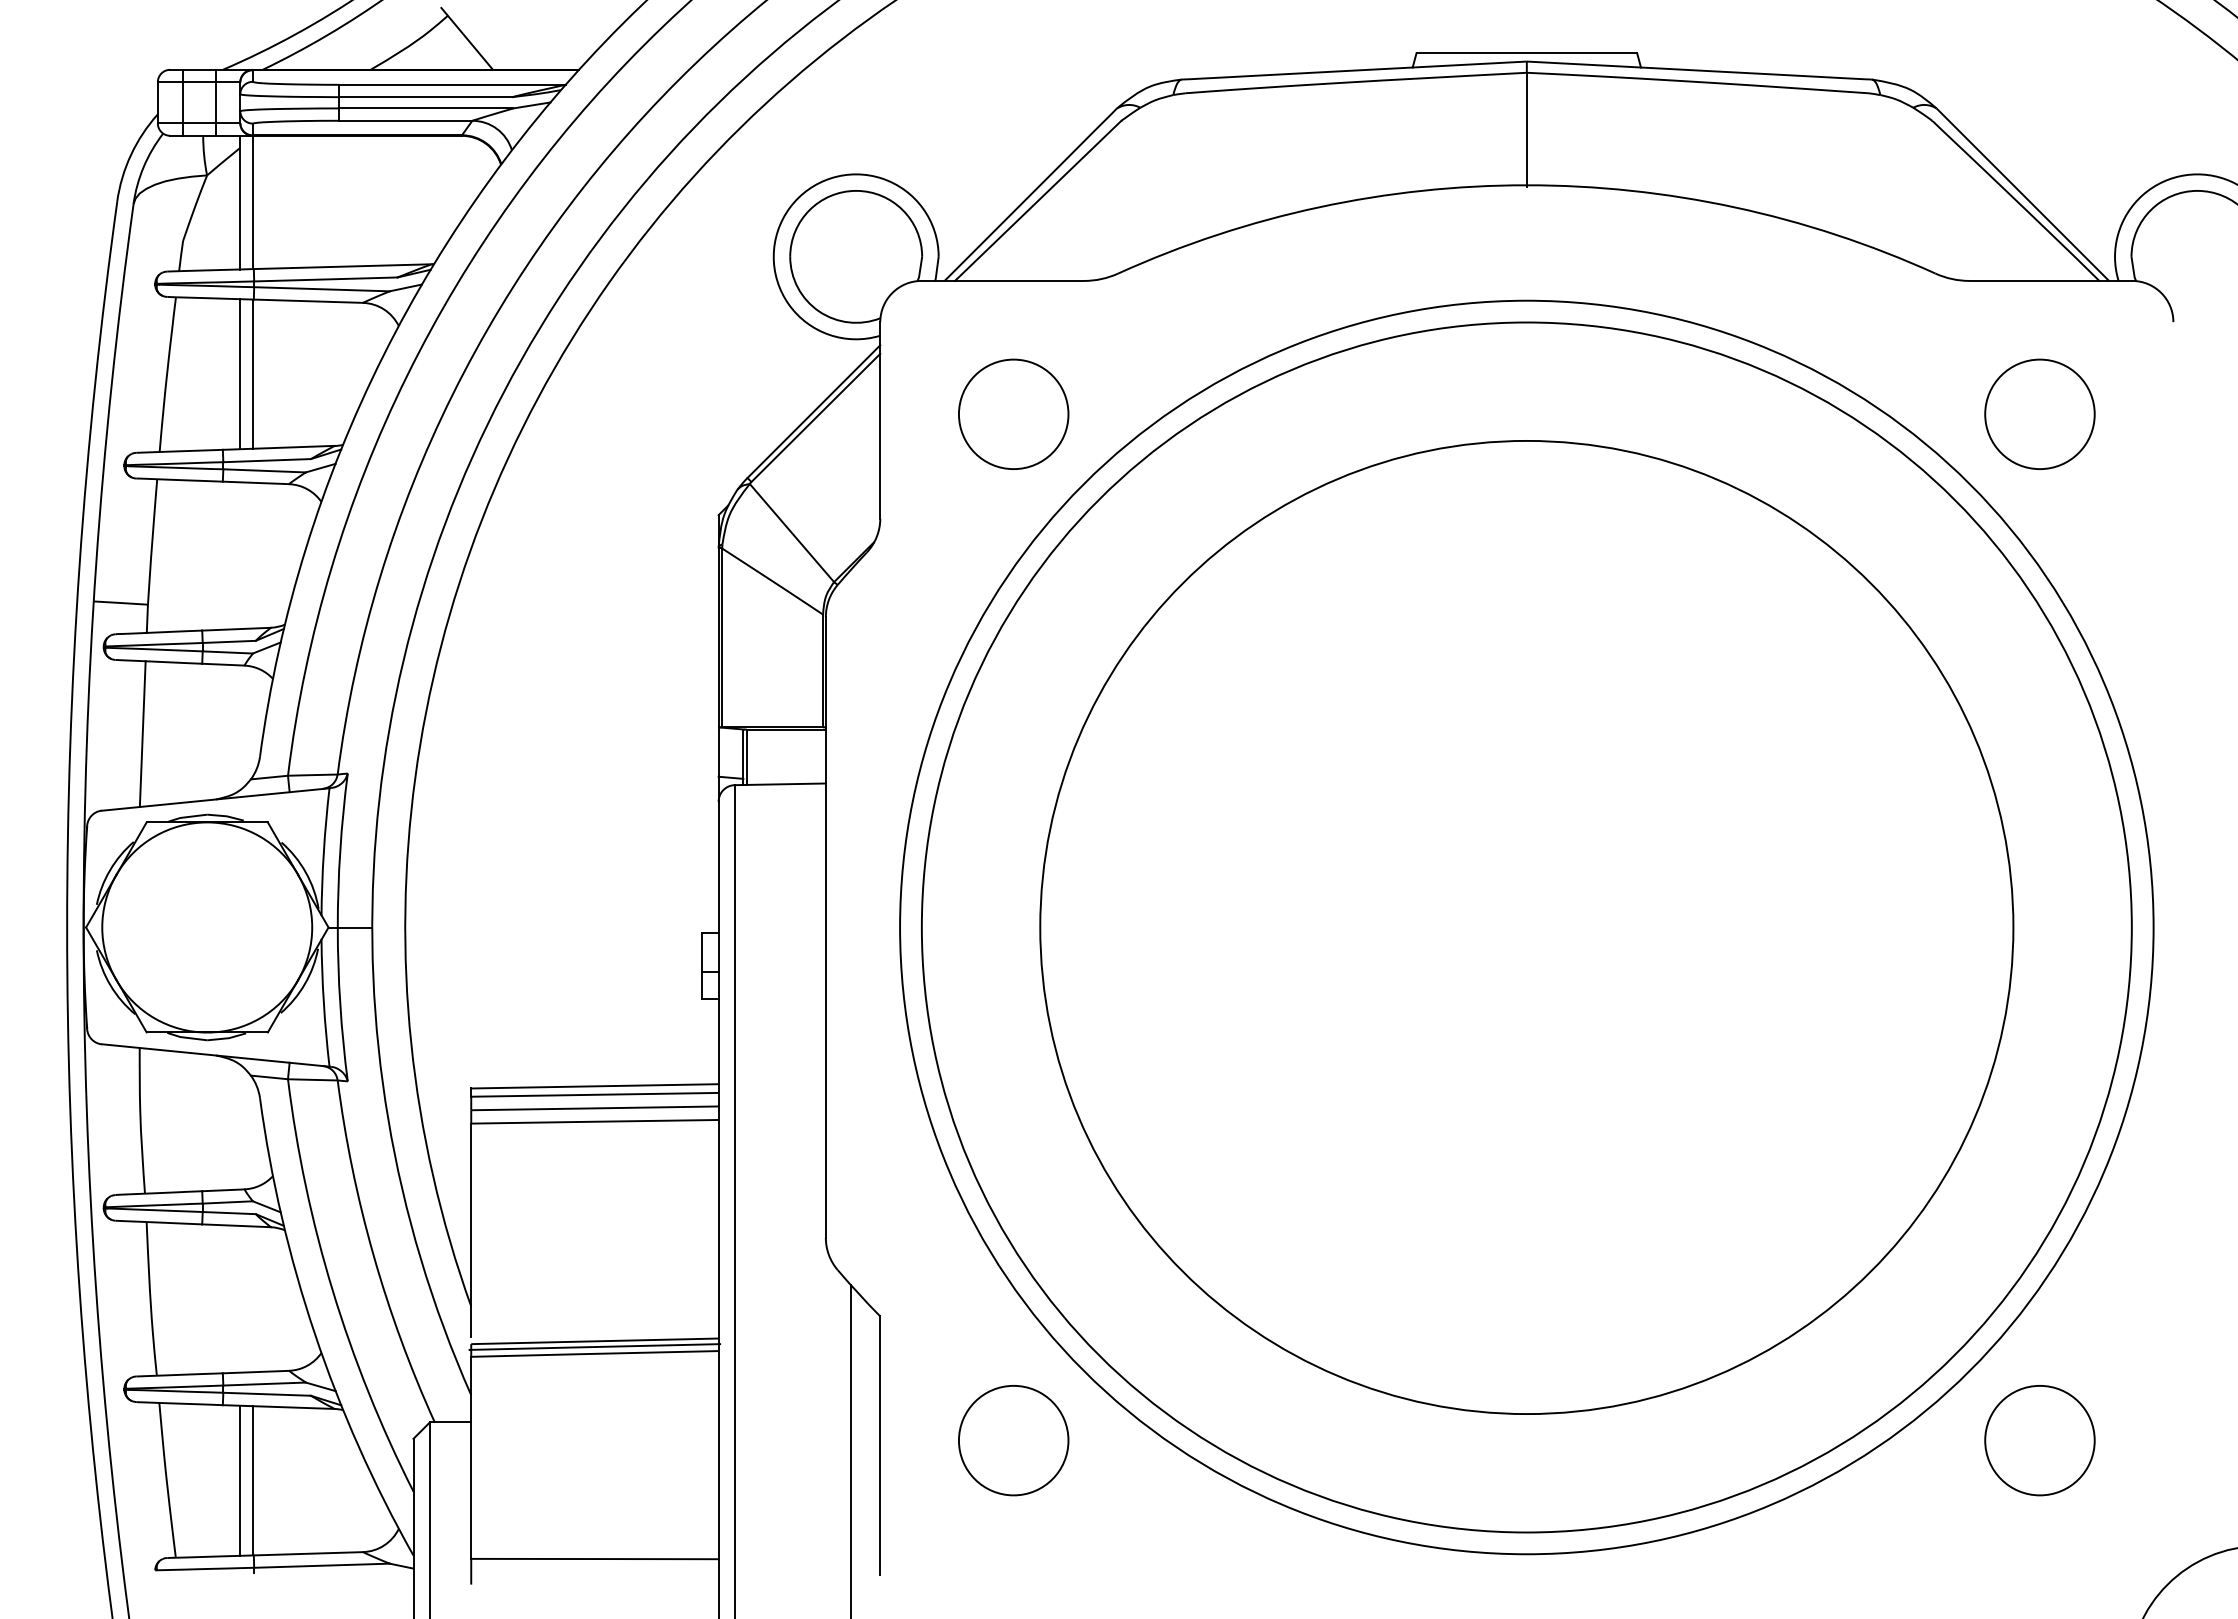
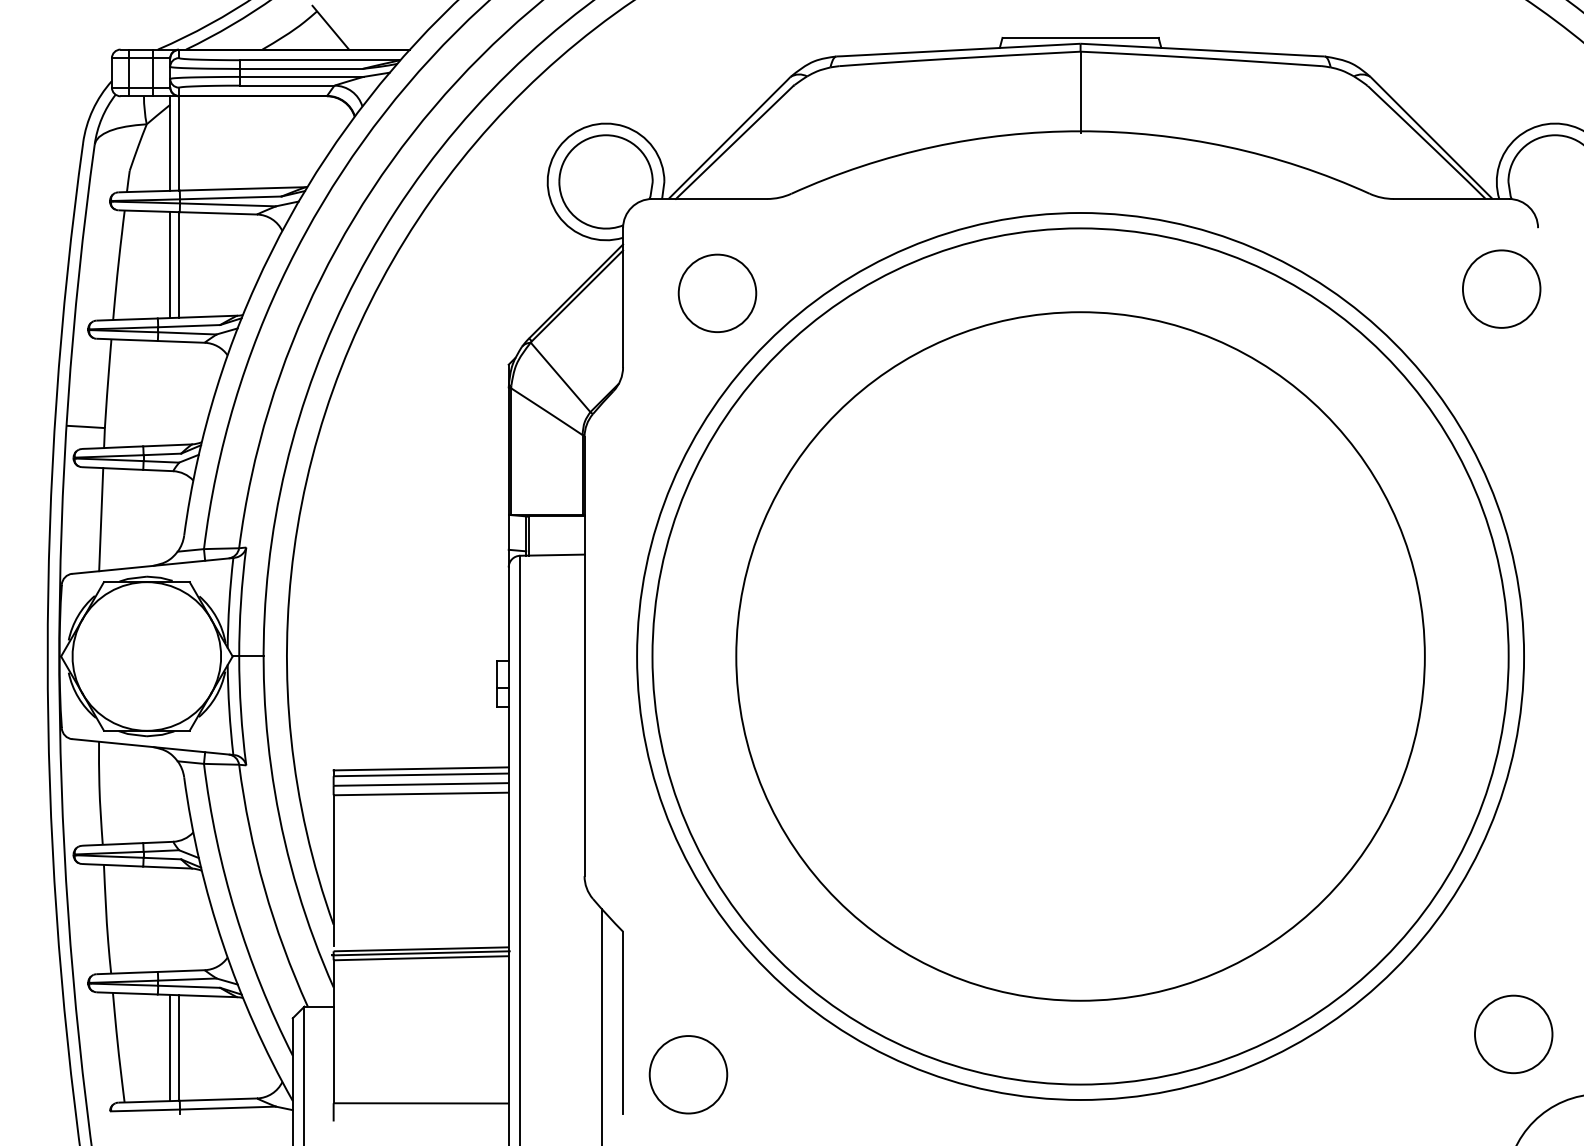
circle: (2039, 413) -> (1501, 288), moved
circle: (1013, 1440) -> (688, 1074), moved
circle: (2039, 1440) -> (1513, 1034), moved

